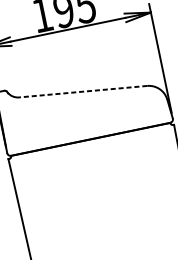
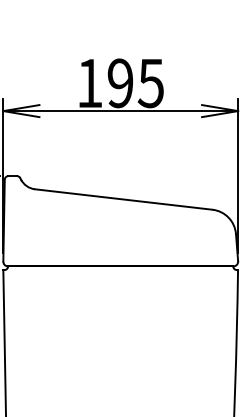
line: (82, 91) -> (123, 199), dashed -> solid

